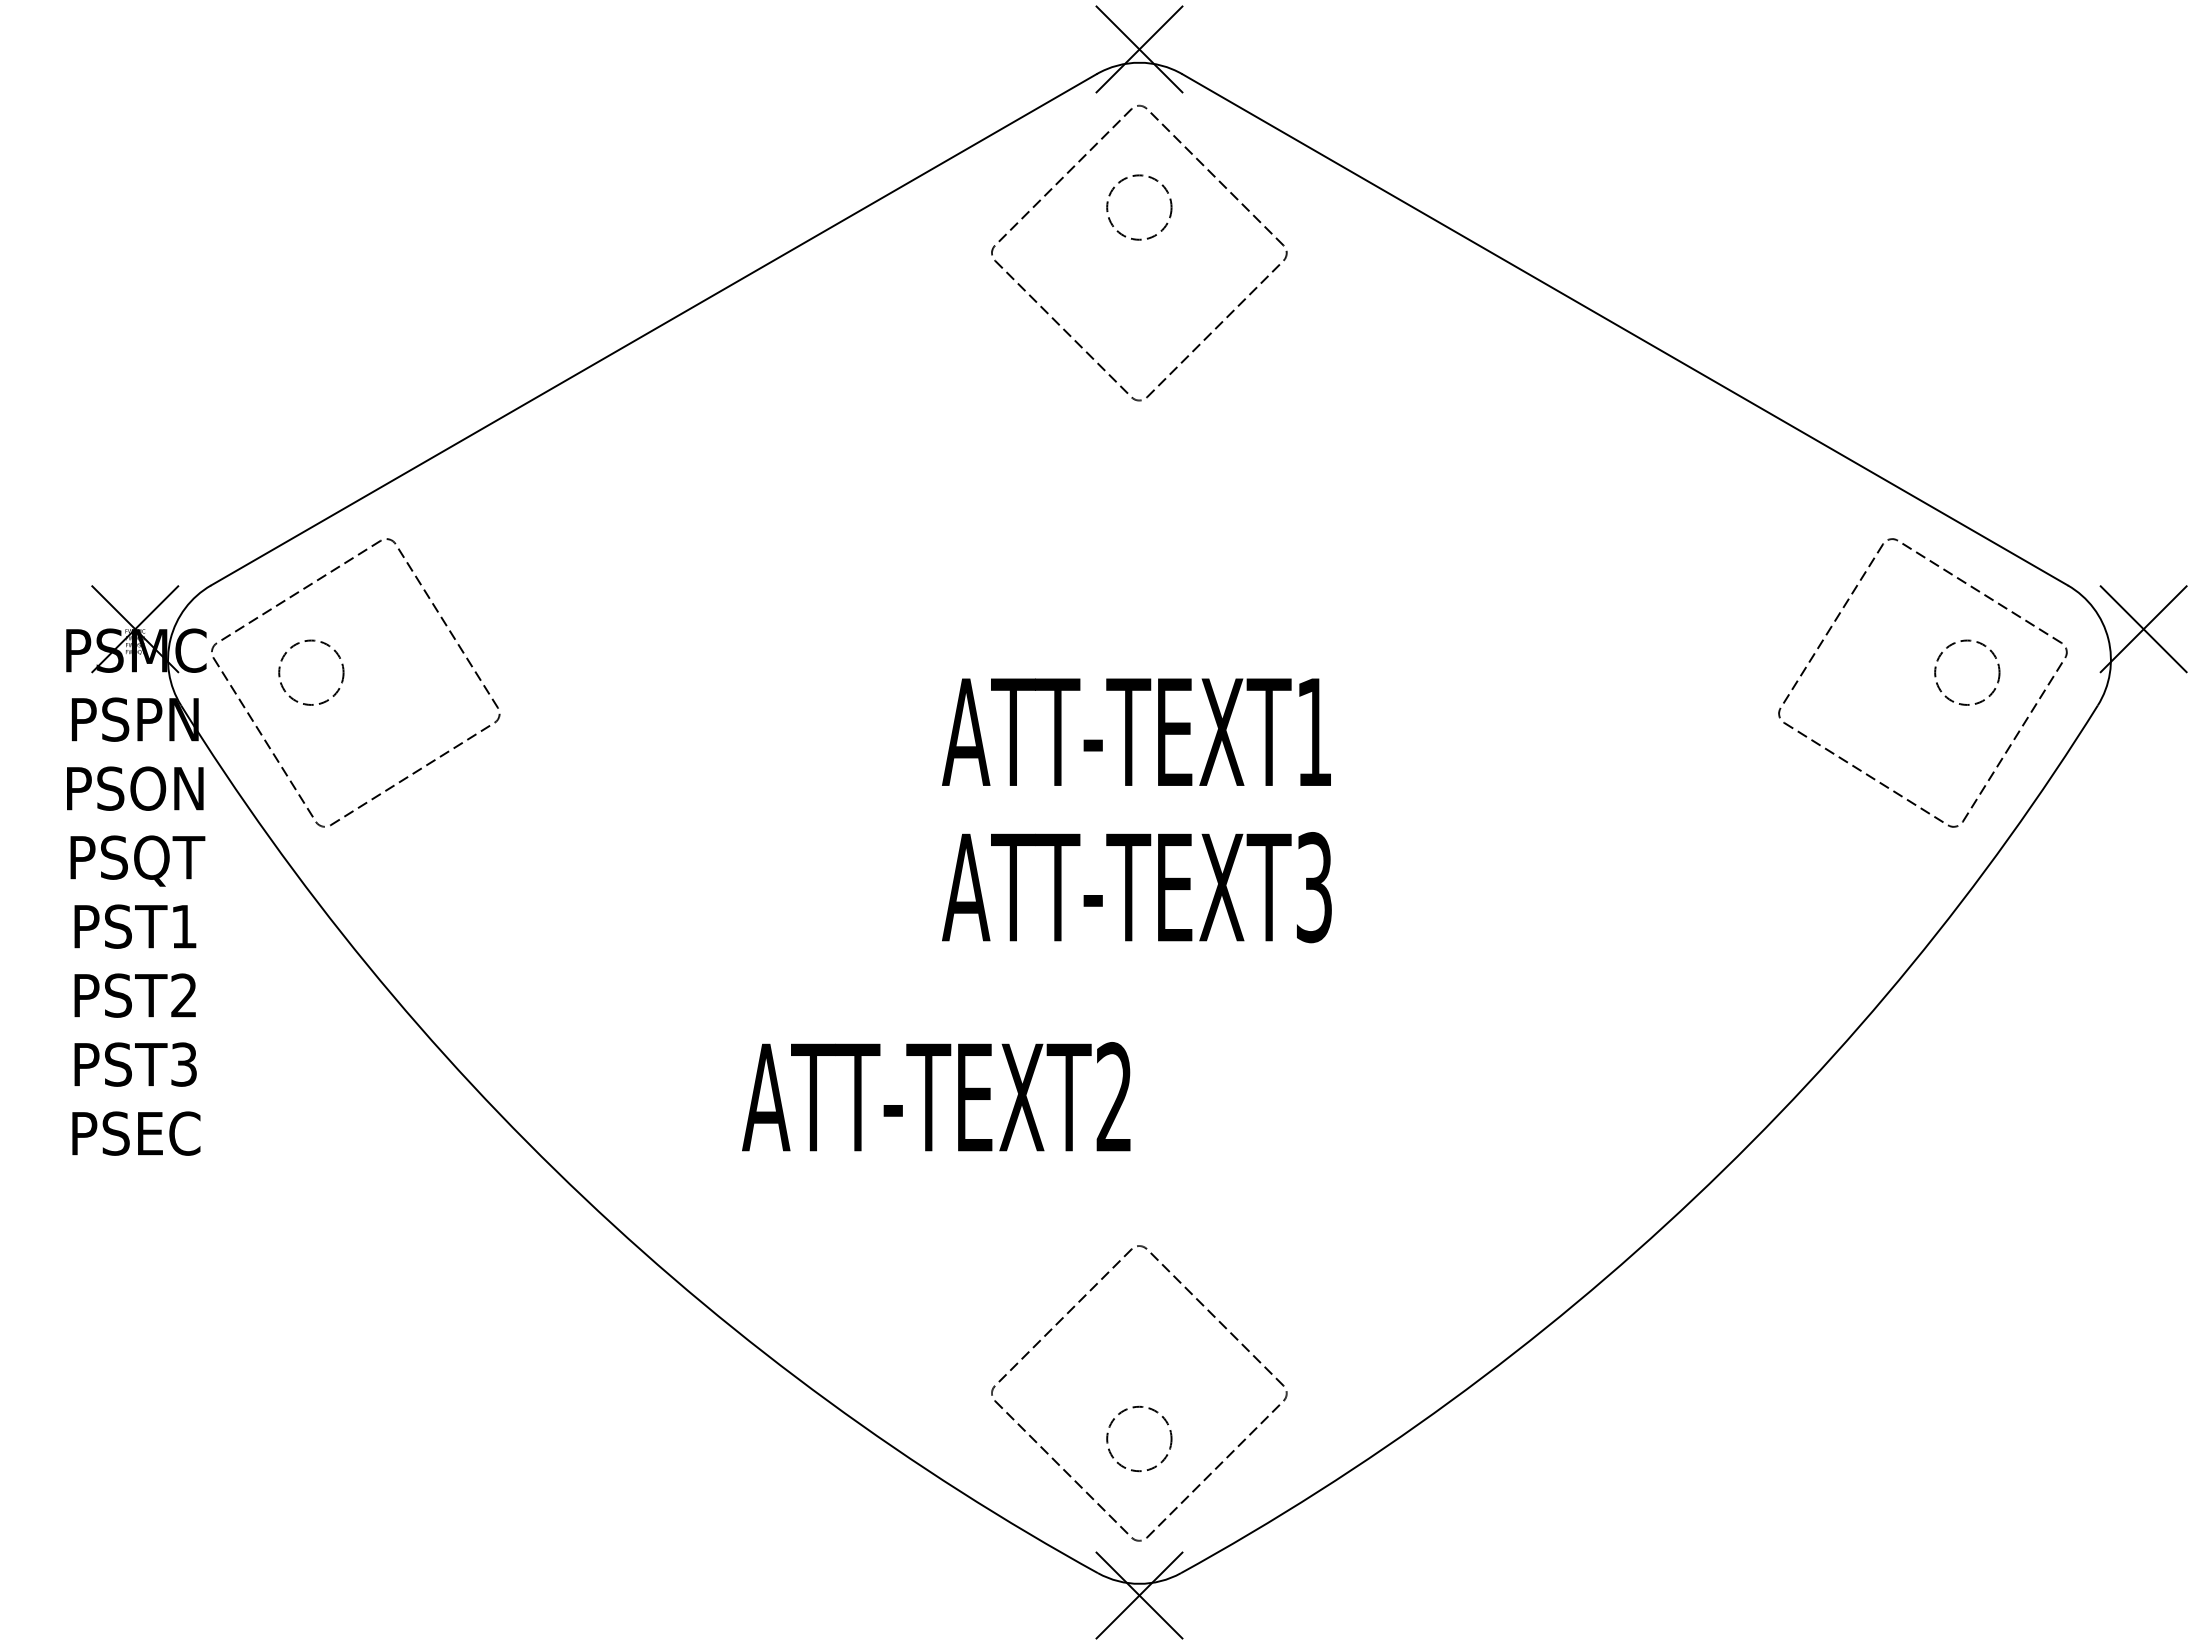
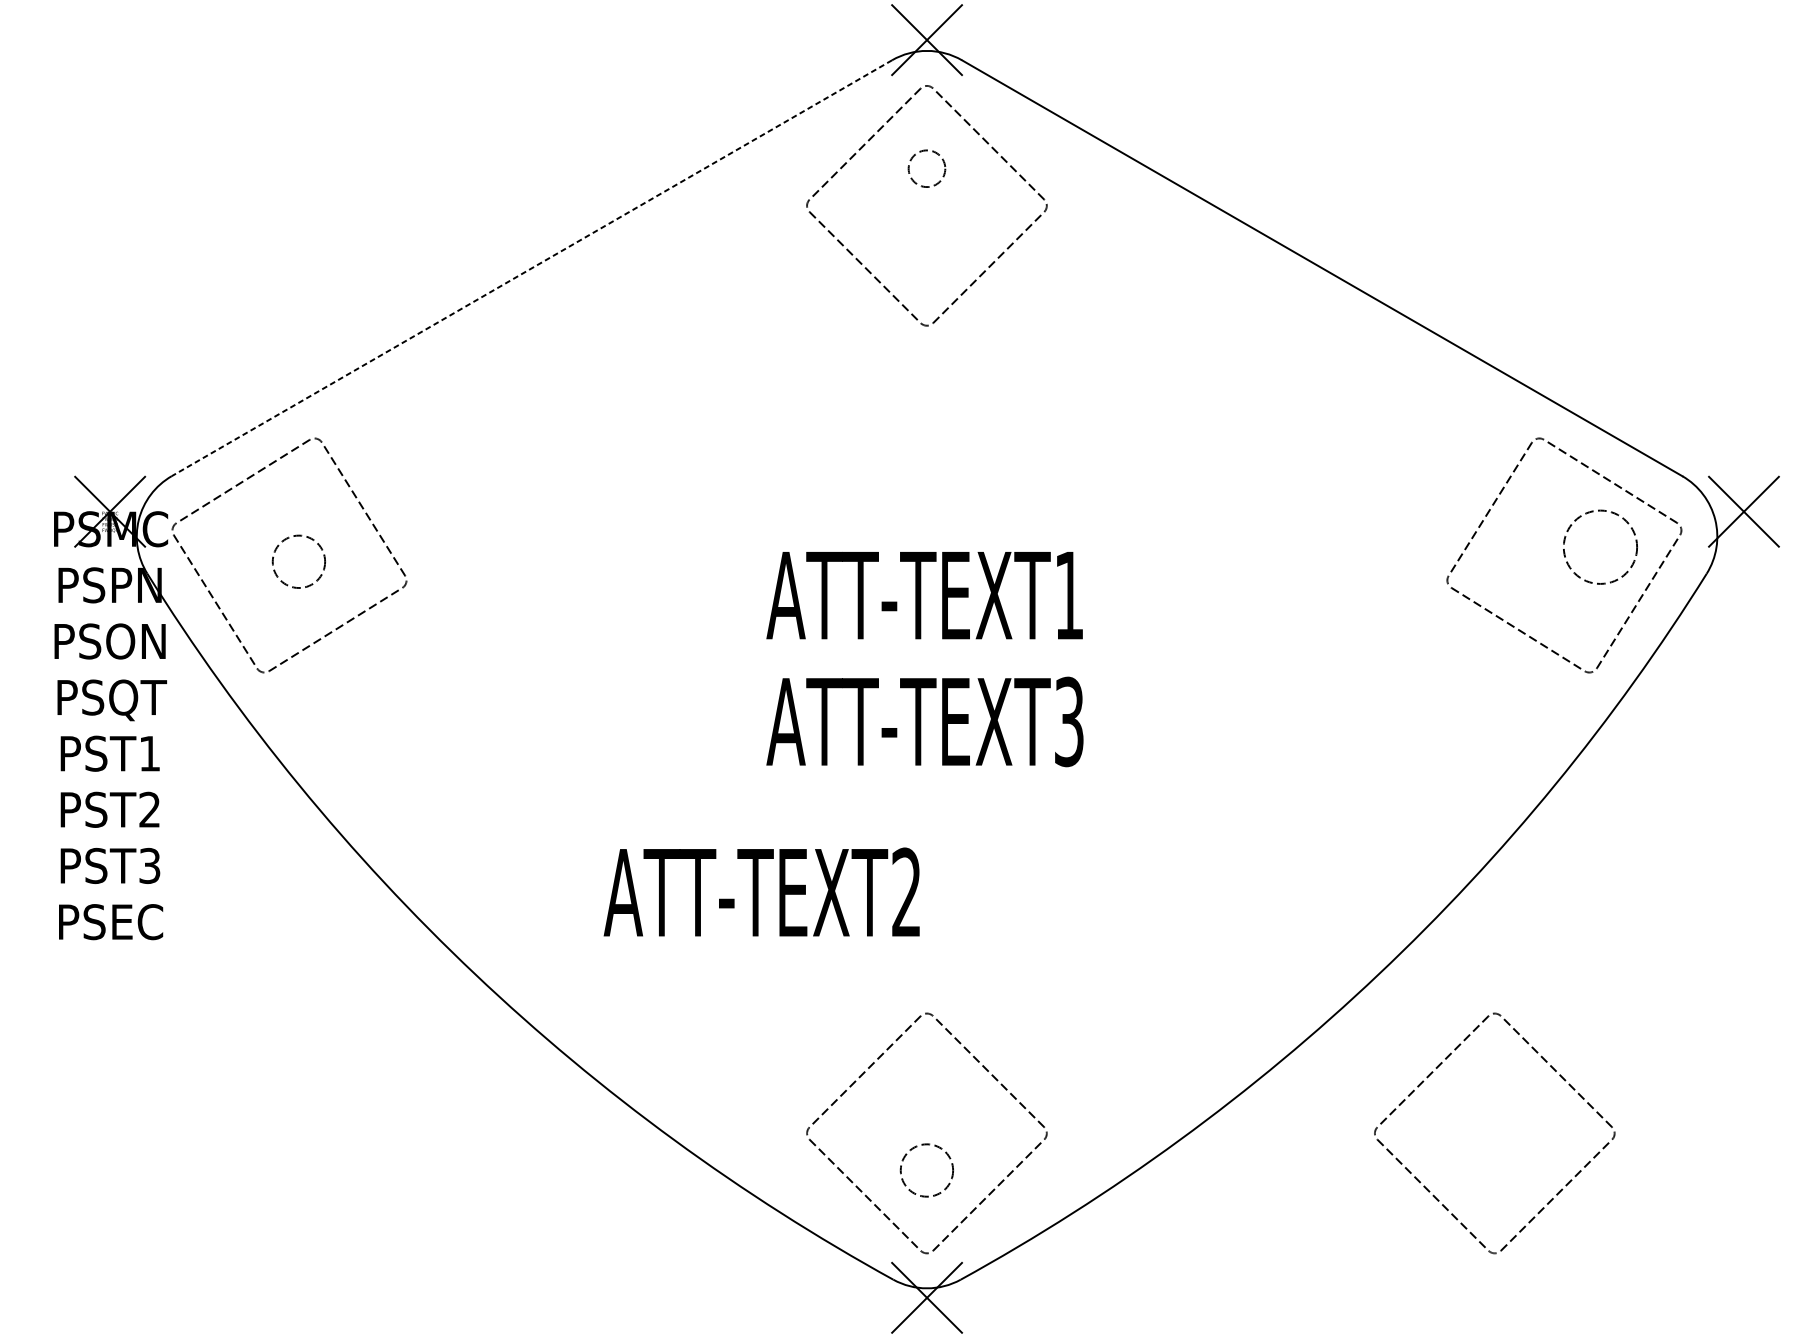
circle: (1139, 207) -> (927, 168), size x0.7
line: (653, 330) -> (531, 268), solid -> dashed
circle: (311, 672) -> (299, 561), moved
circle: (1967, 672) -> (1600, 546), size x1.4
part: (1912, 1468) -> (1555, 1194), added

